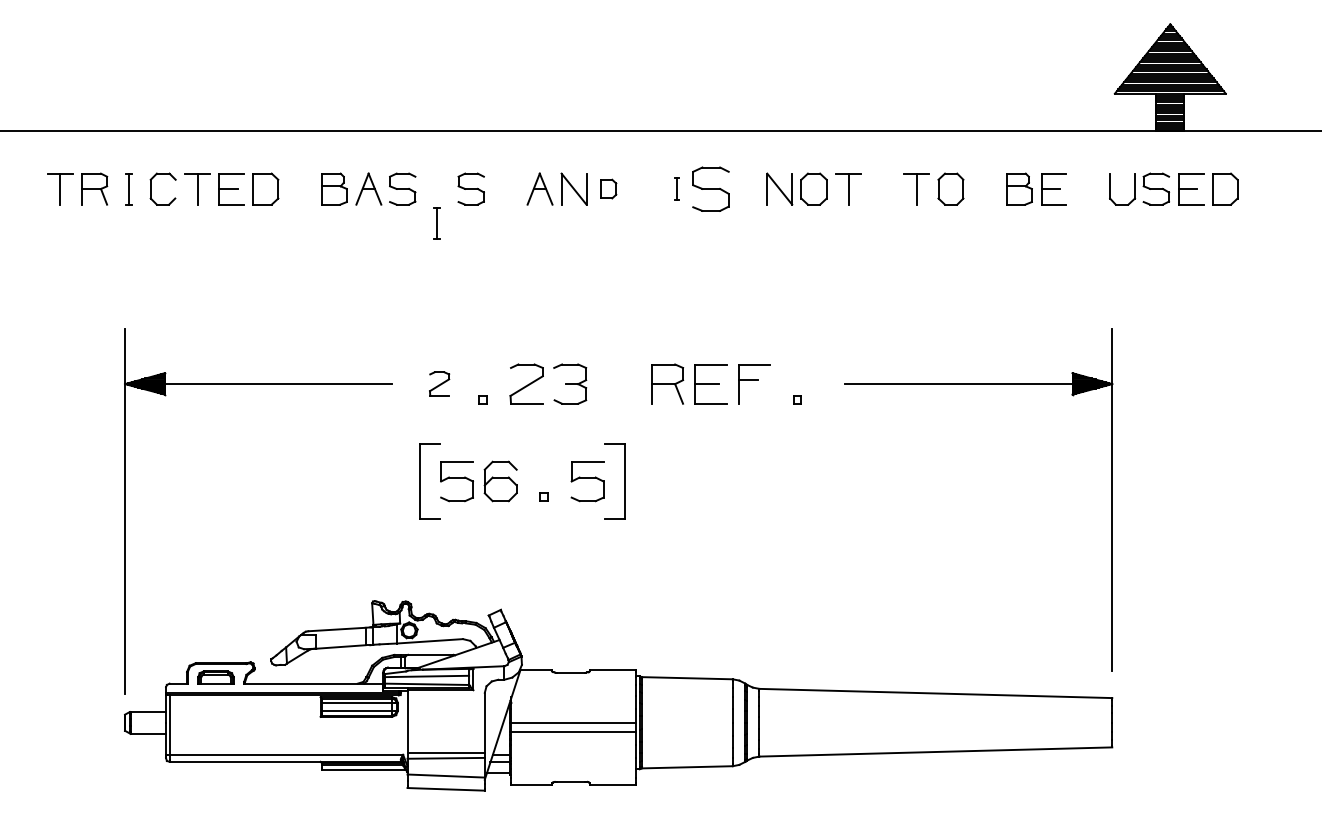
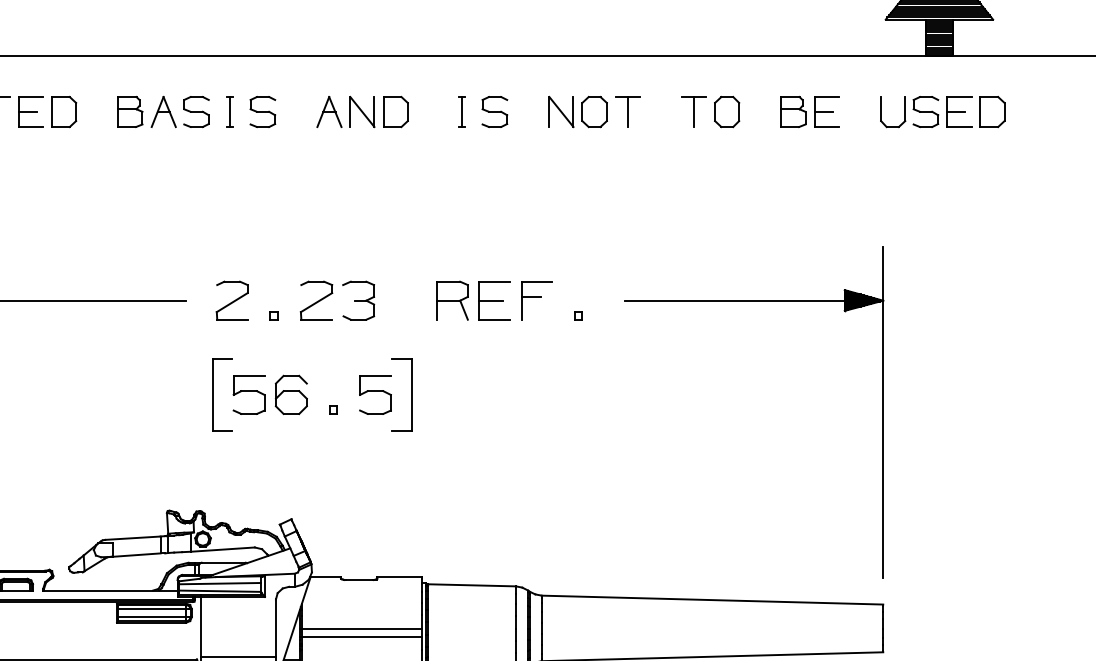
part: (608, 188) -> (395, 111), size x1.67
part: (710, 188) -> (494, 111), size x0.71
part: (676, 189) -> (461, 112), size x1.43
part: (436, 223) -> (229, 112), moved
part: (439, 383) -> (232, 300), size x1.67

